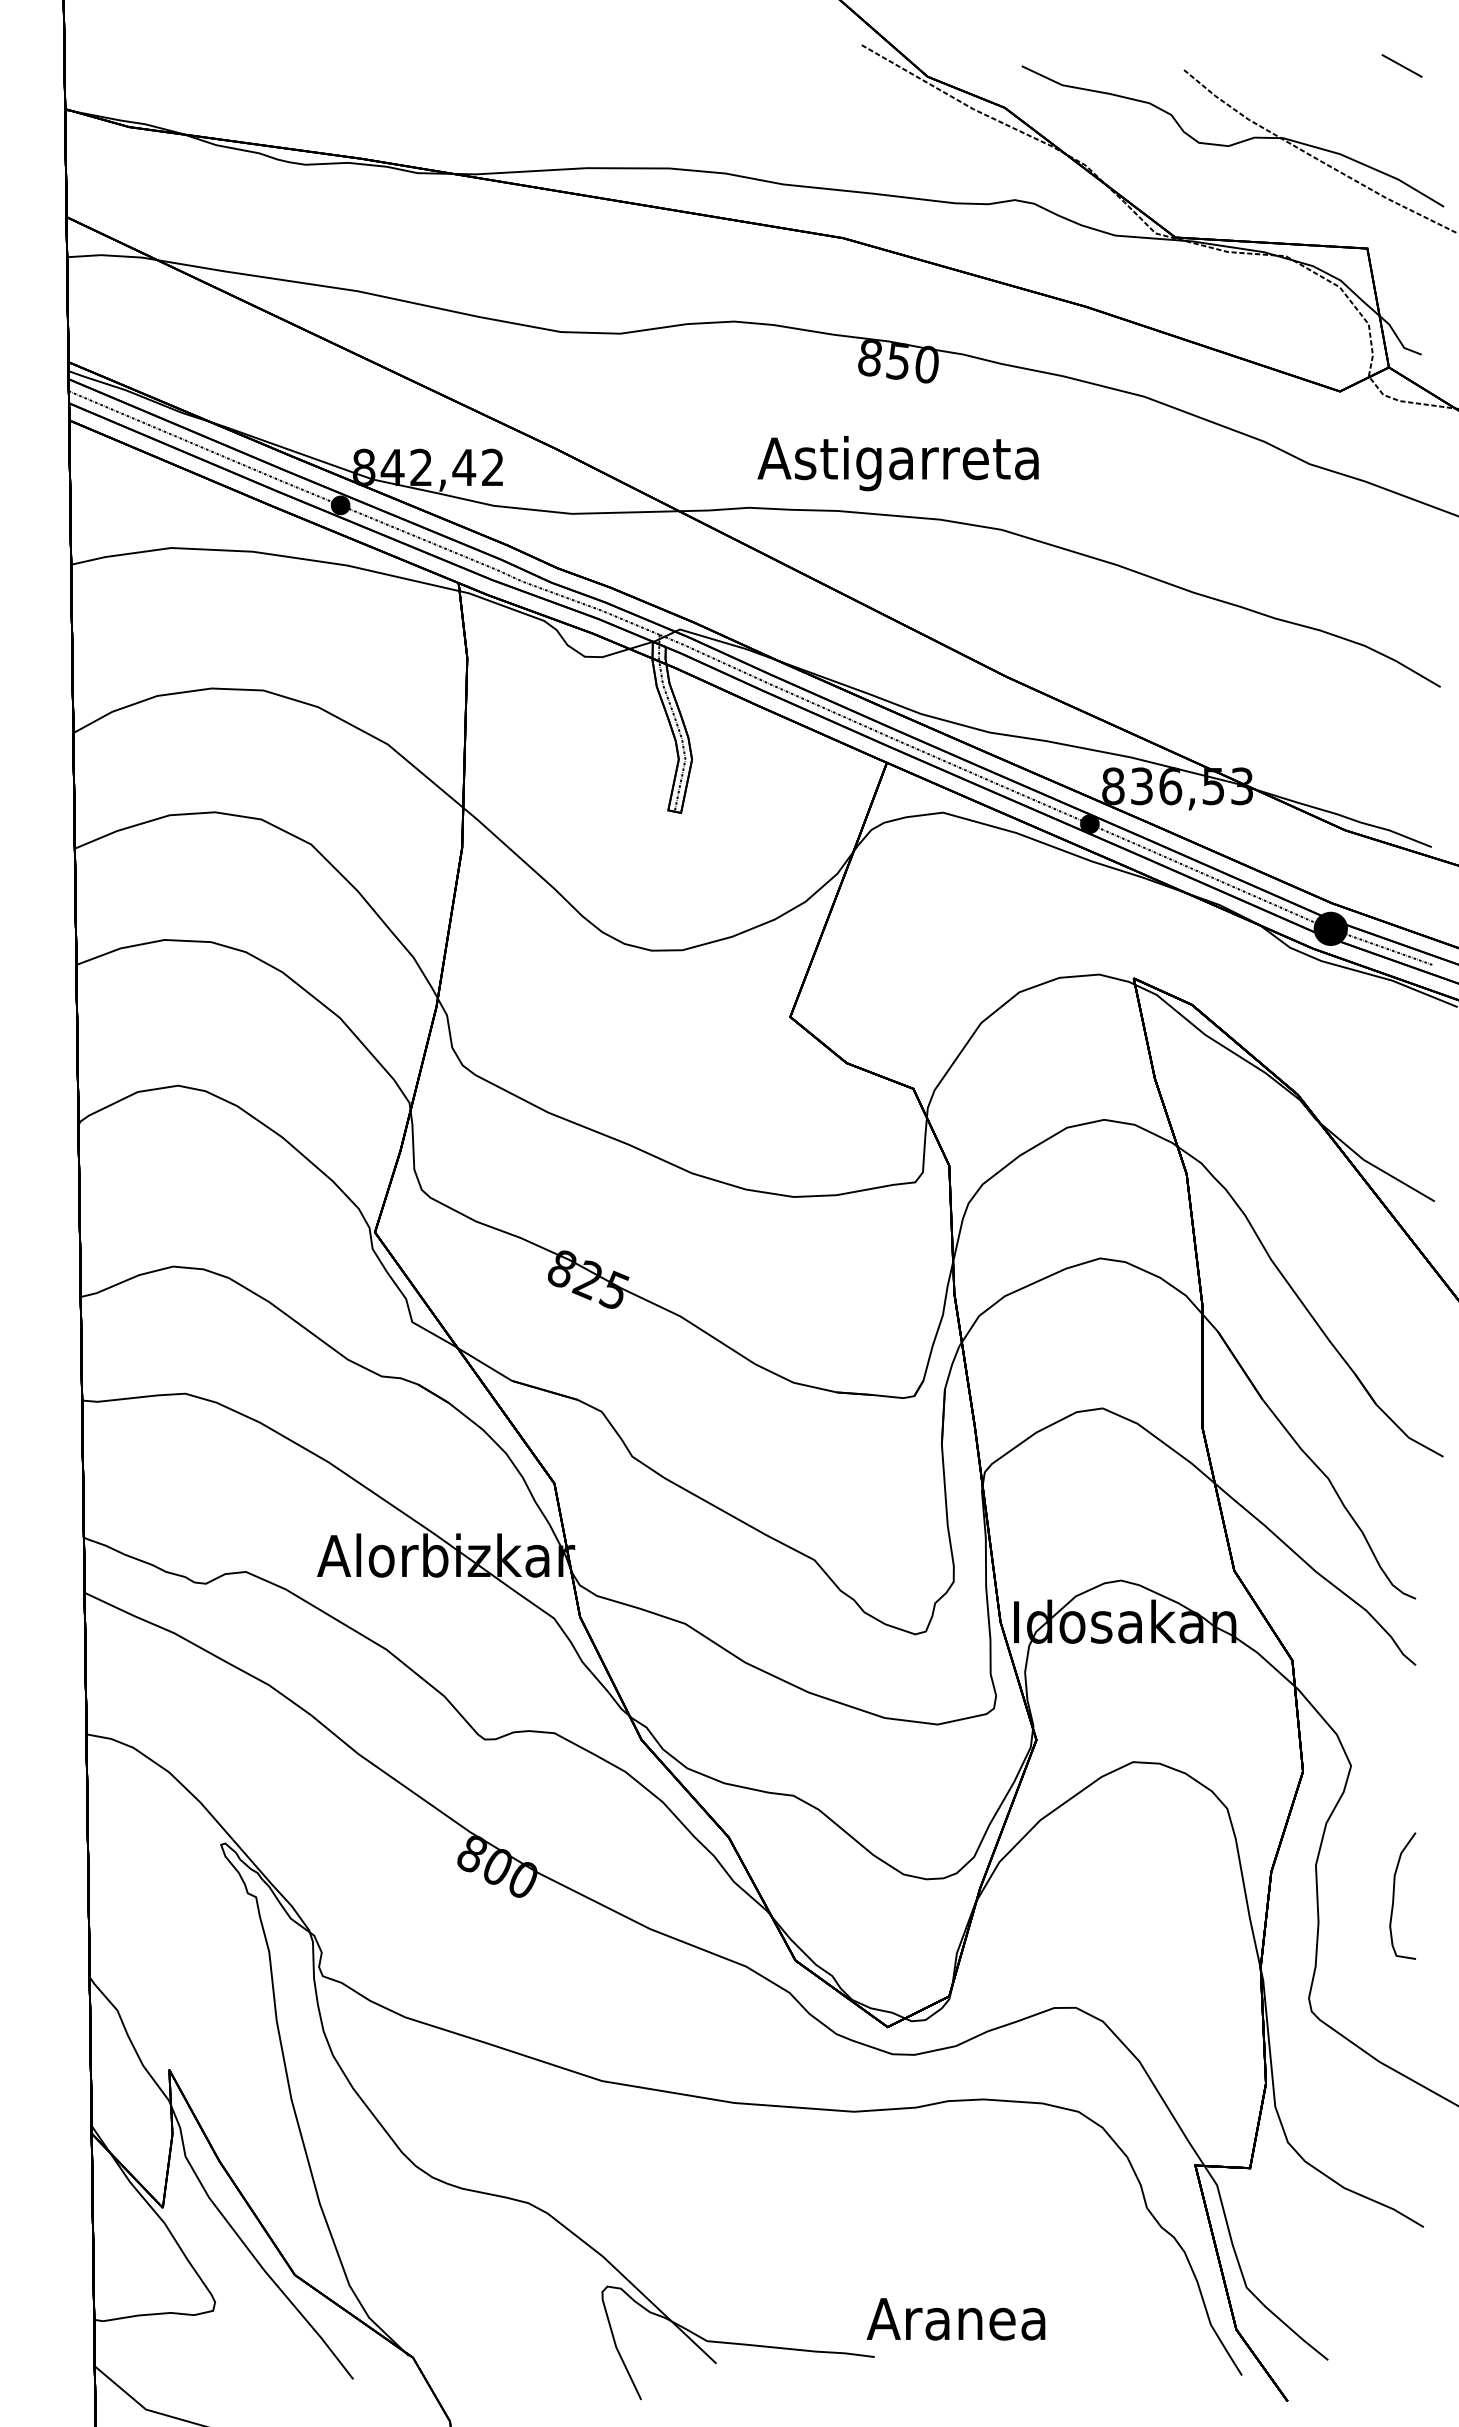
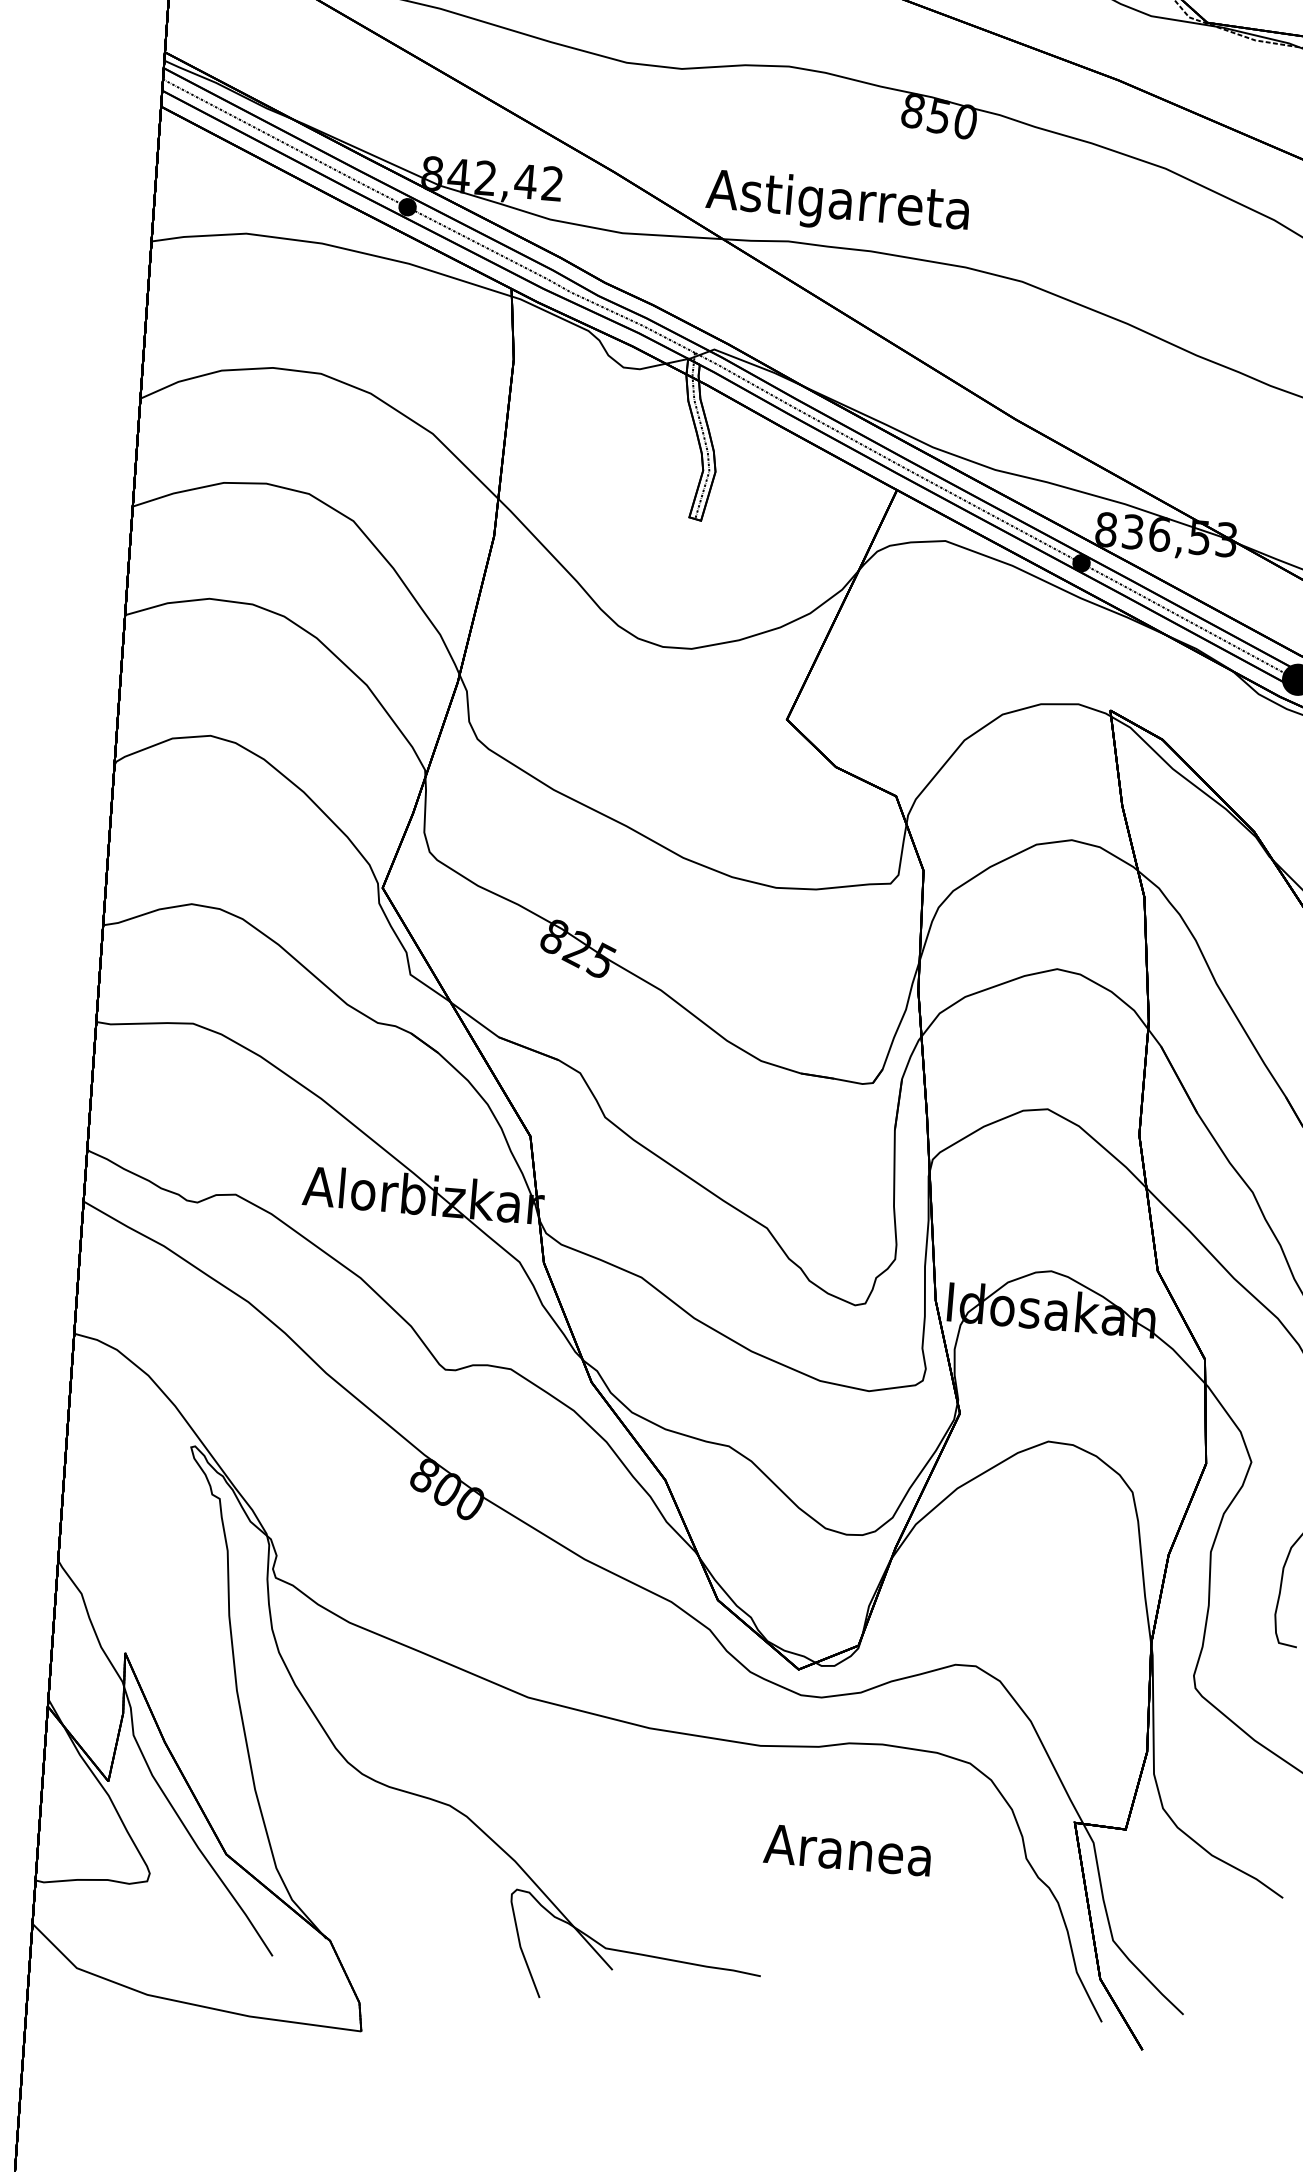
text: (897, 463) -> (837, 203), moved
text: (955, 2319) -> (847, 1850), moved

